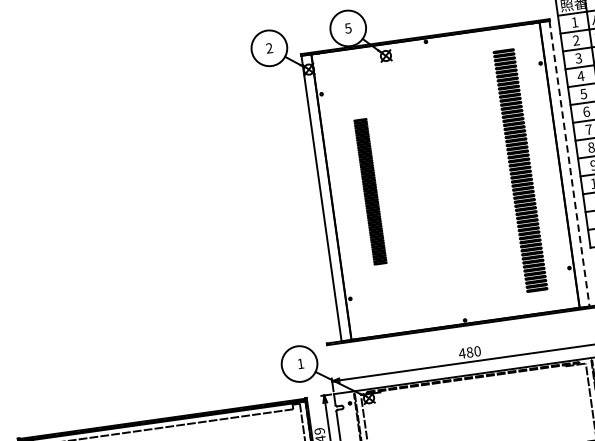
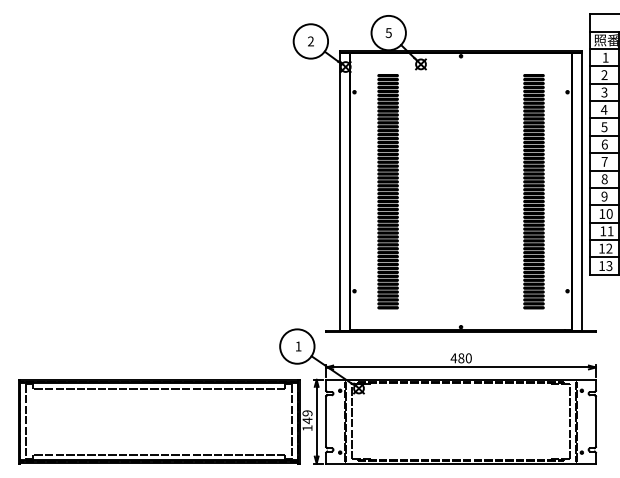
line: (569, 163) -> (581, 191), dashed -> solid
part: (369, 191) -> (387, 191), size x1.67

